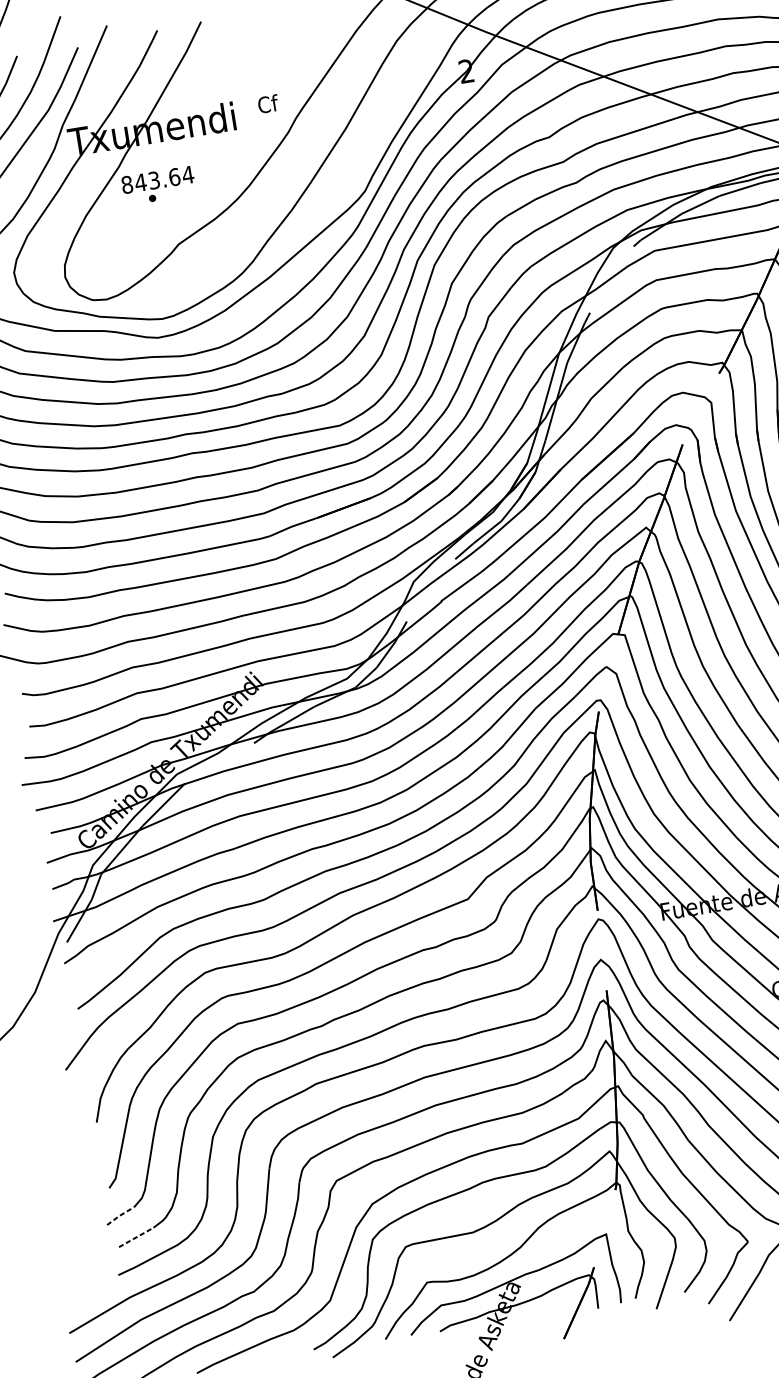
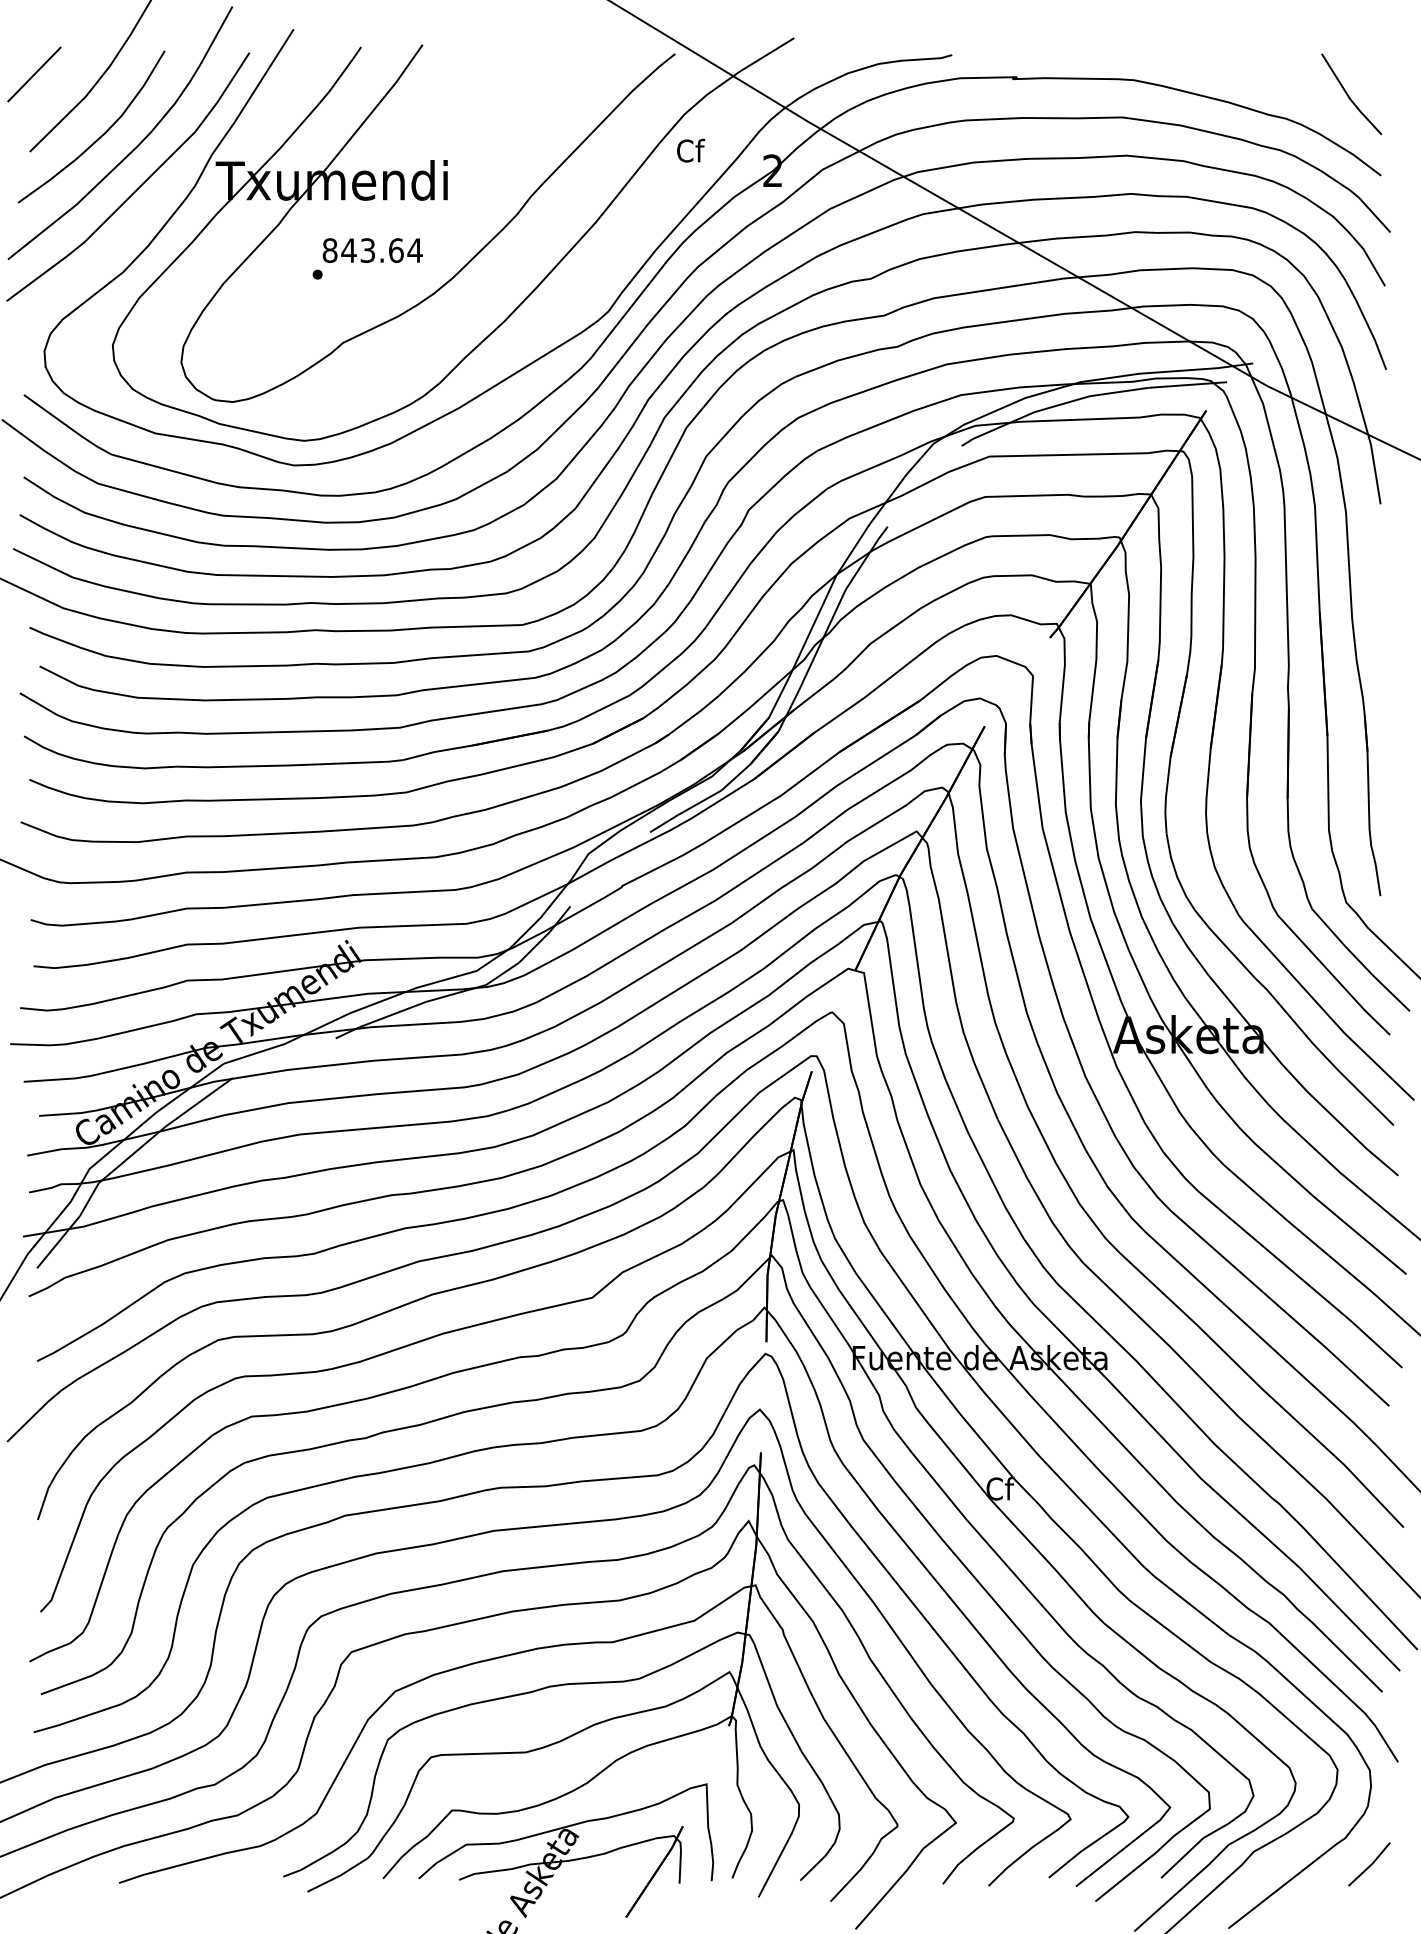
text: (268, 103) -> (691, 150), moved
text: (157, 179) -> (372, 250), moved
line: (120, 1215) -> (49, 1651), dashed -> solid
line: (136, 1237) -> (66, 1684), dashed -> solid

